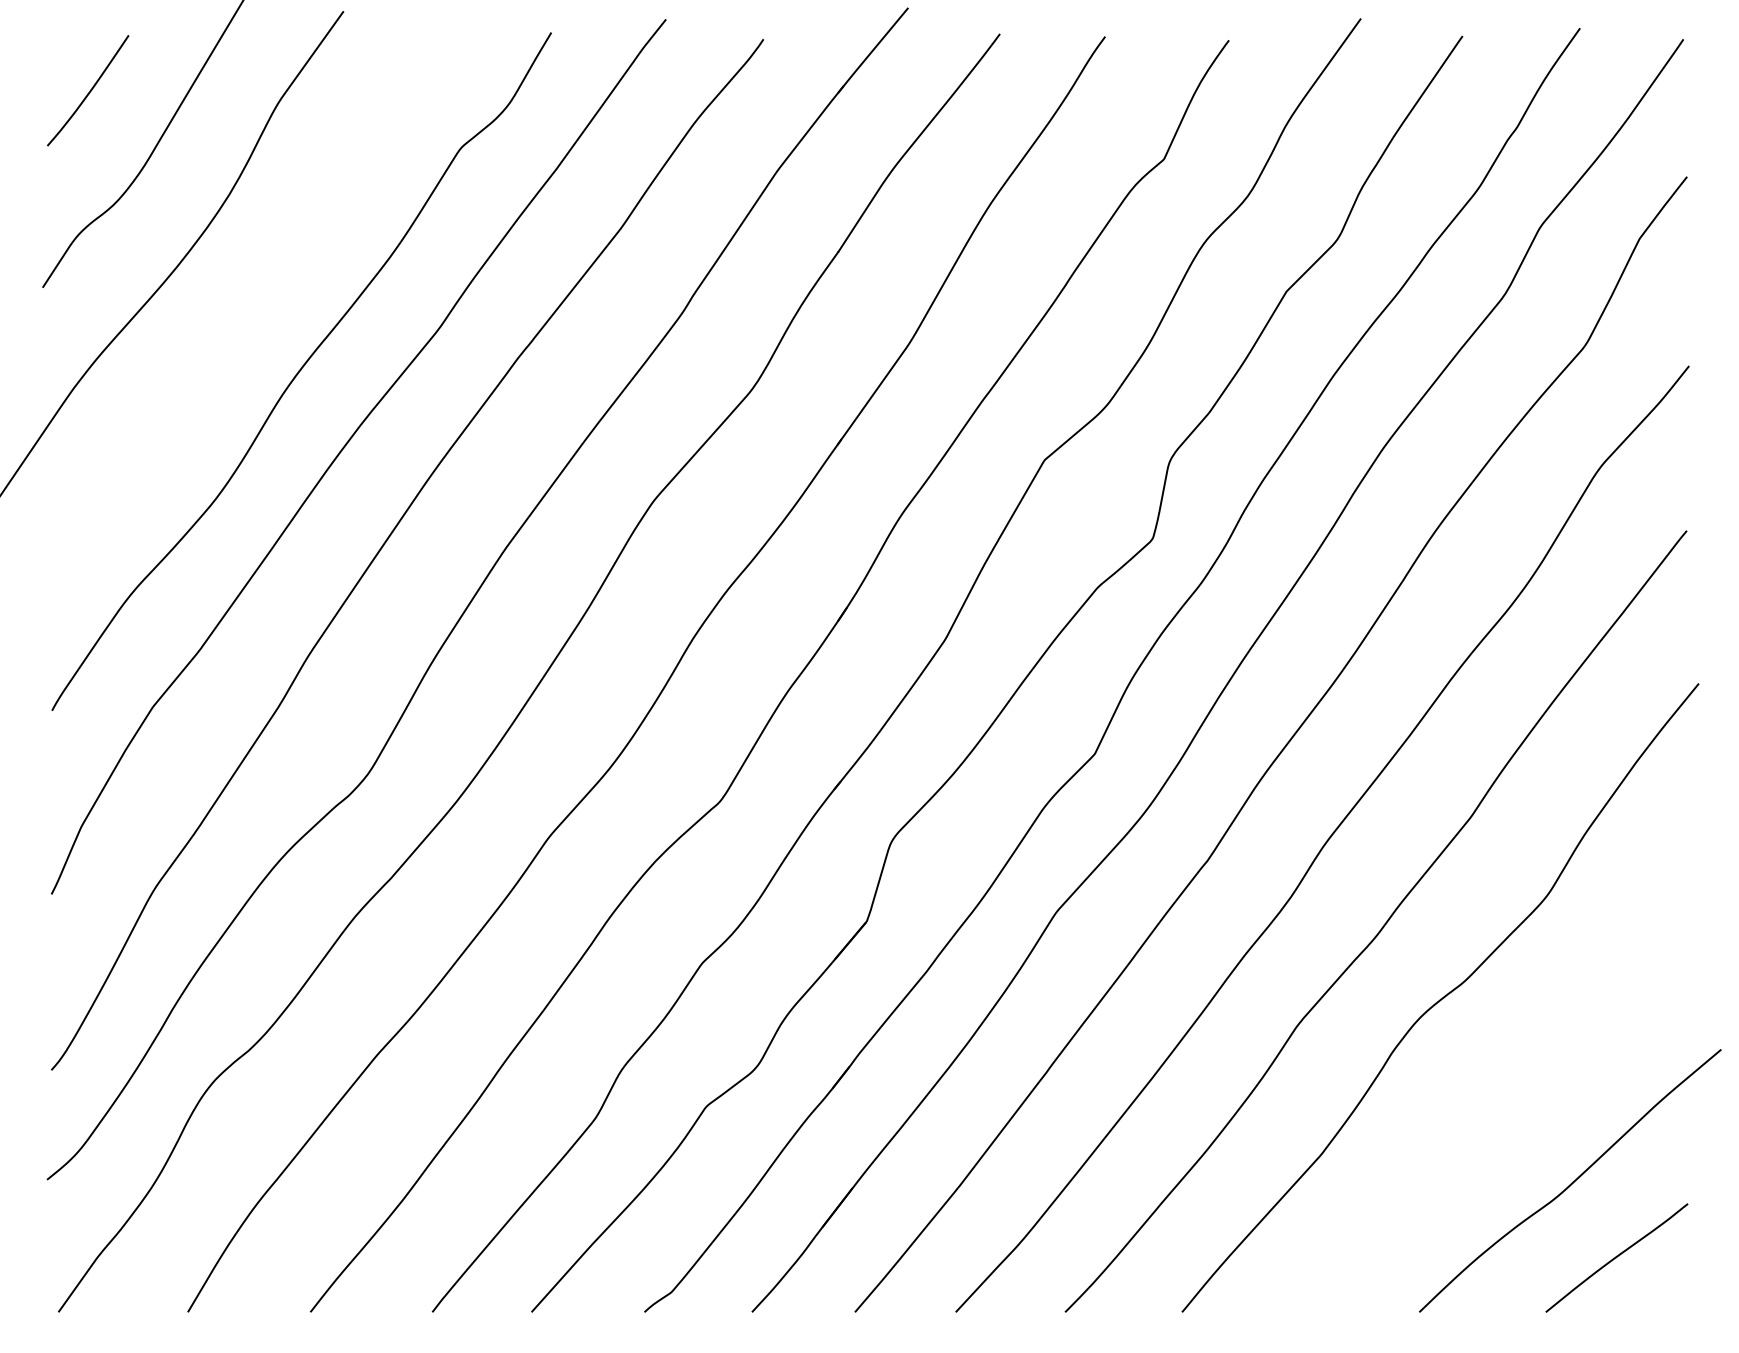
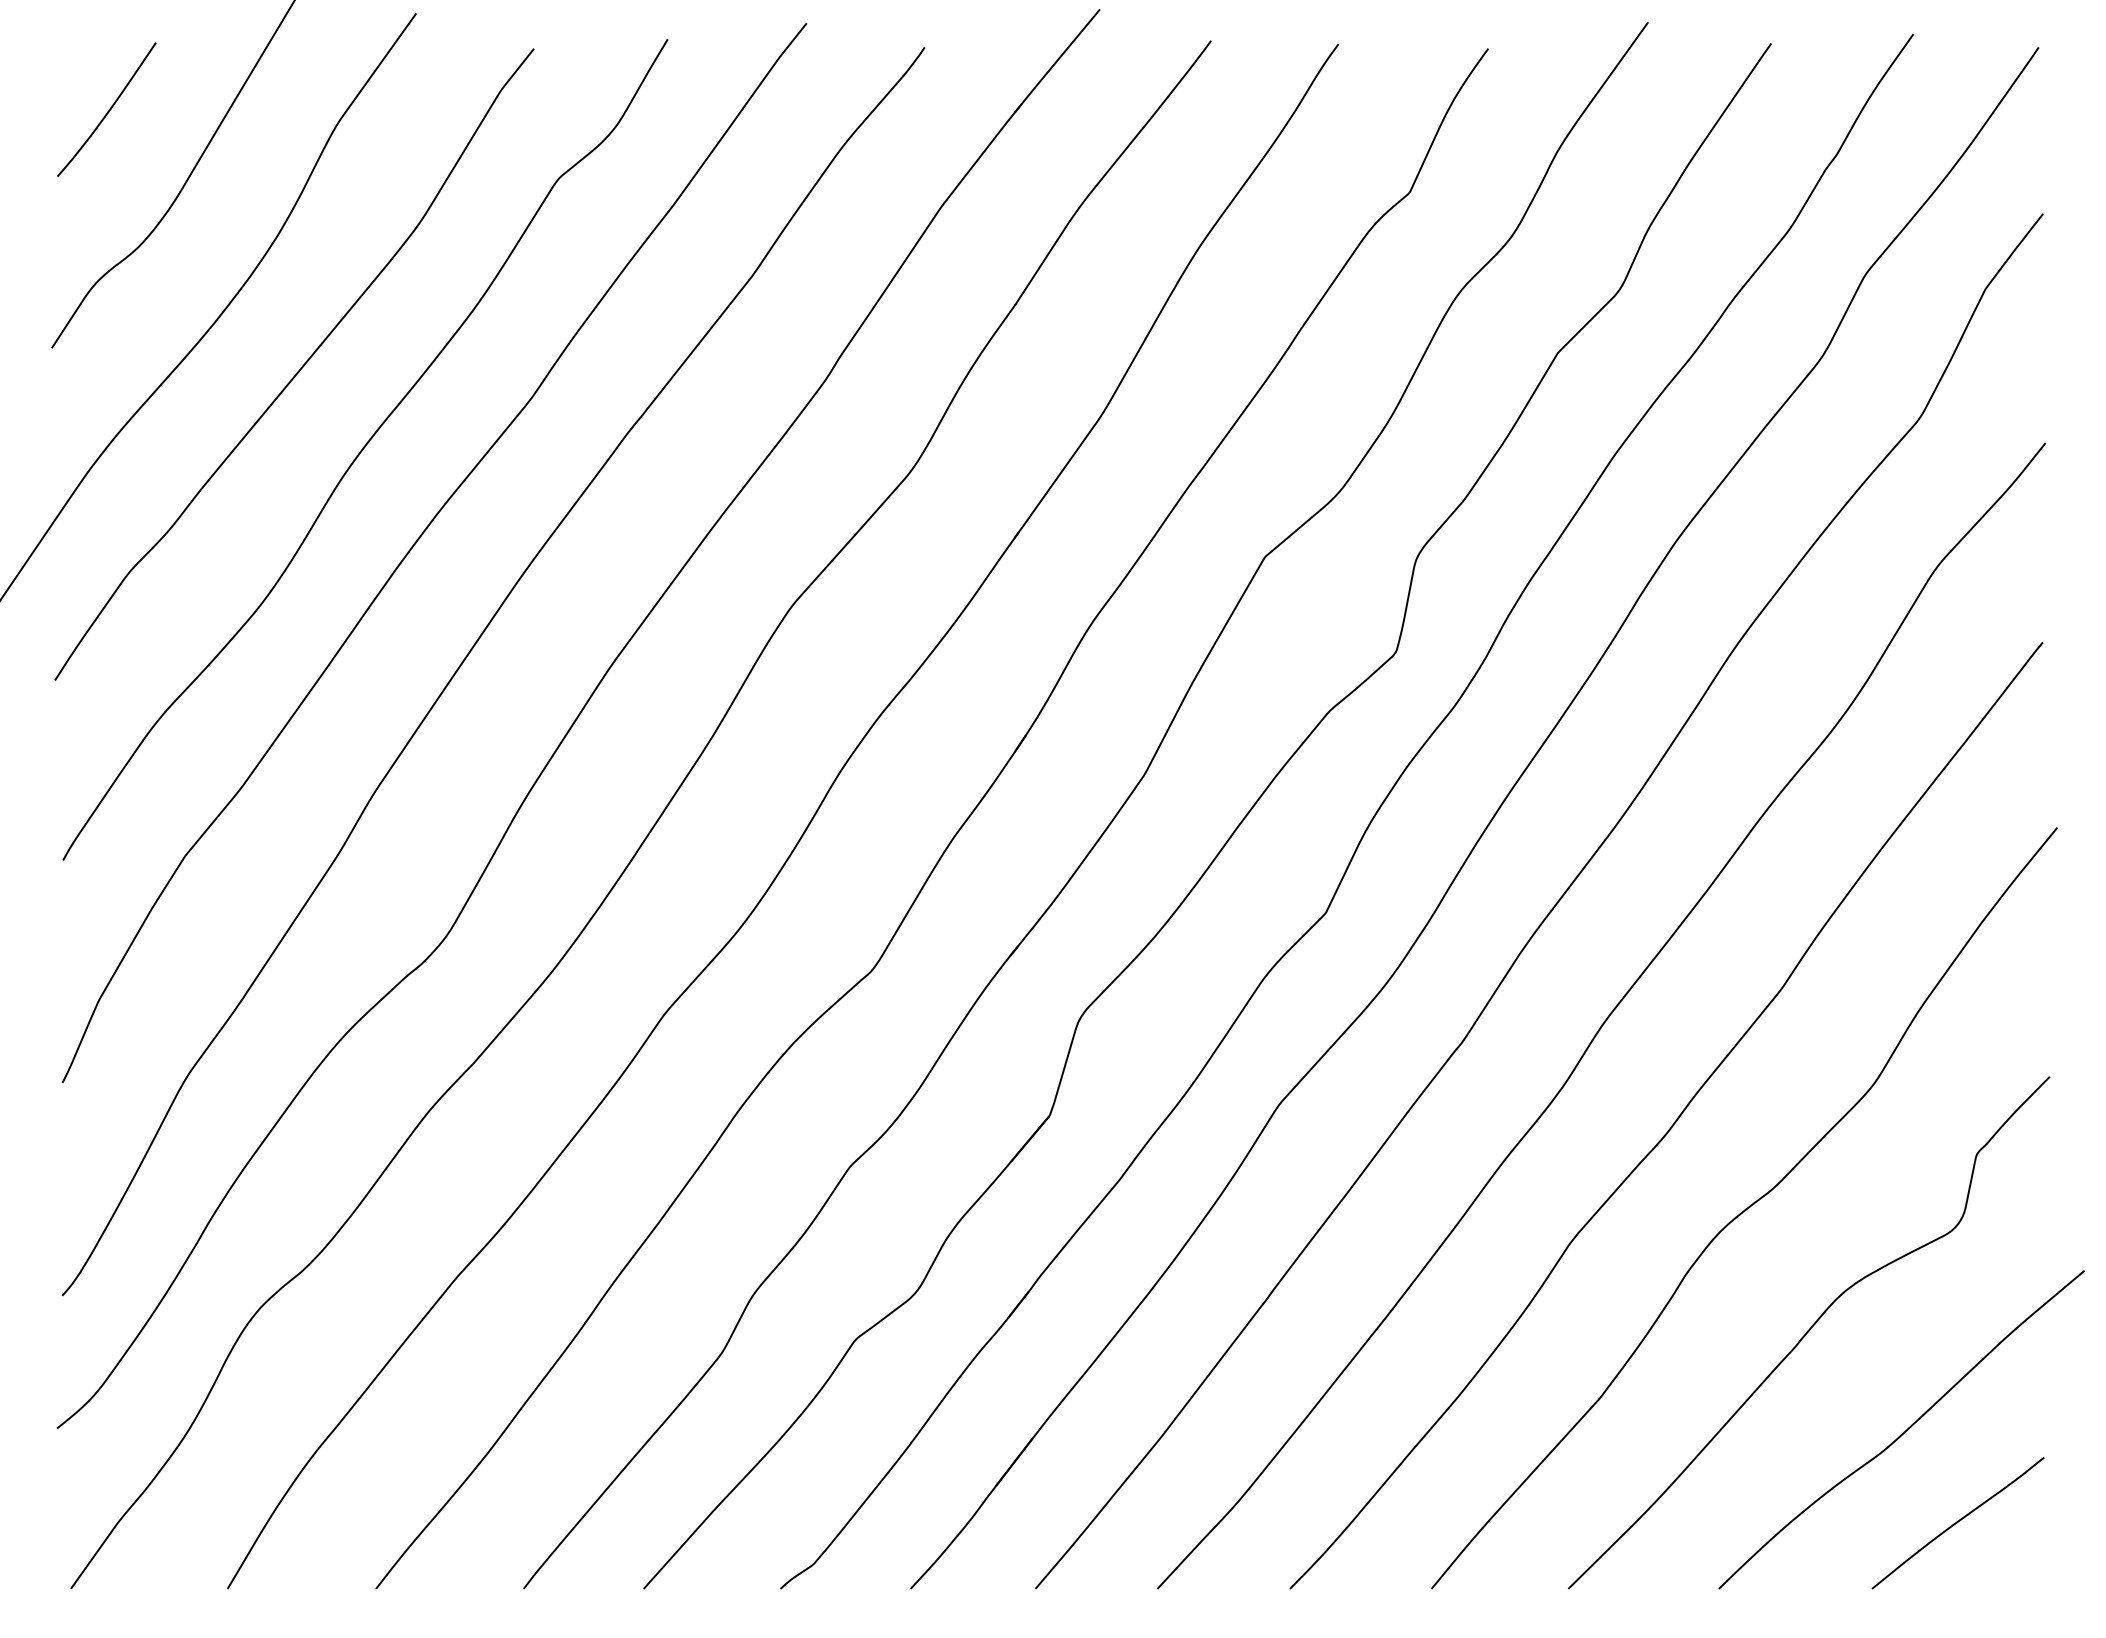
curve: (248, 303) -> (300, 367), added
curve: (1494, 1099) -> (1809, 1331), added

